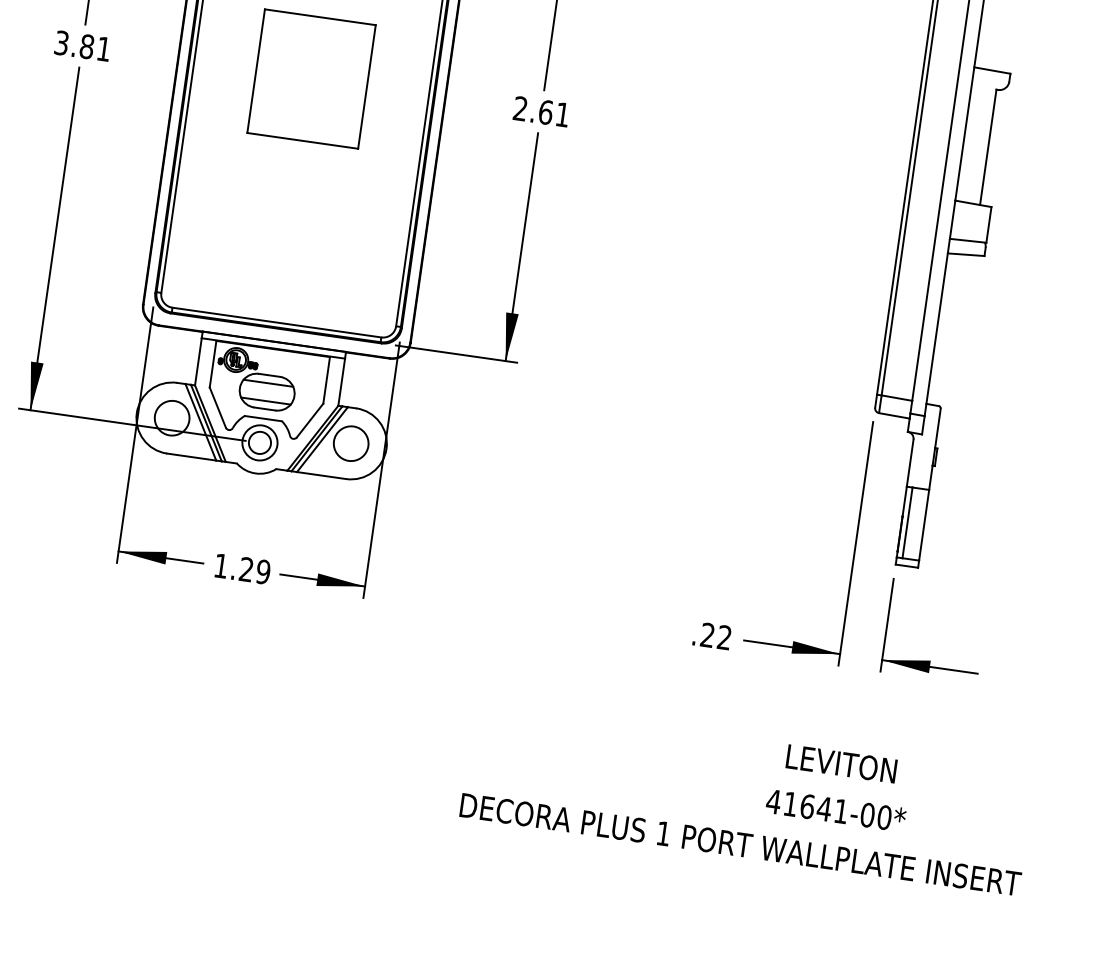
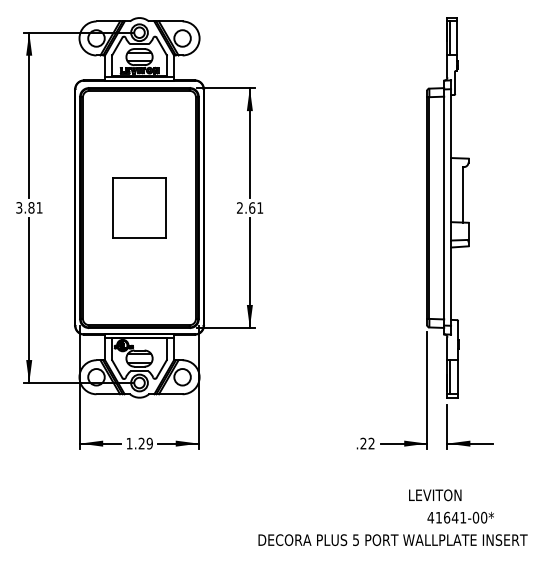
text: (835, 810) -> (460, 517), moved
text: (662, 834) -> (355, 540), 1 -> 5

